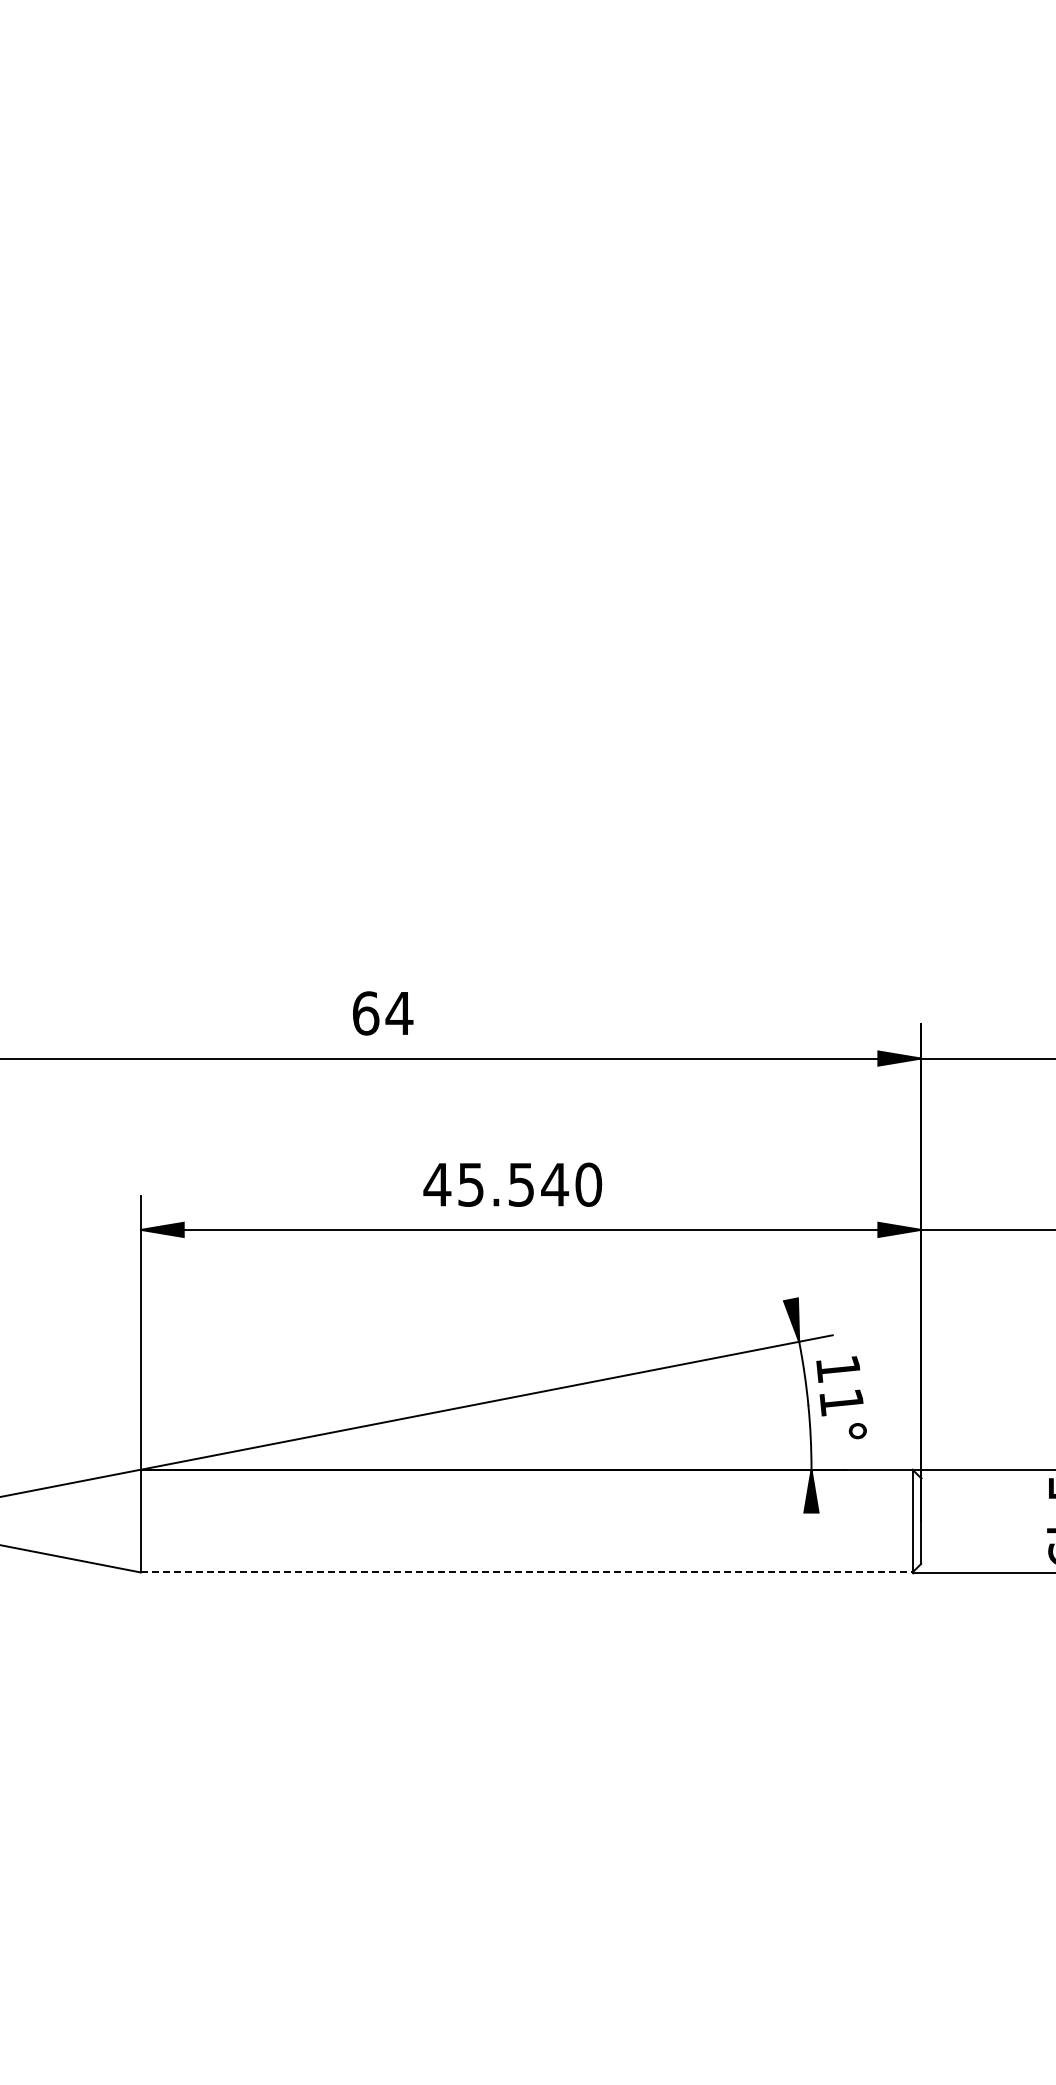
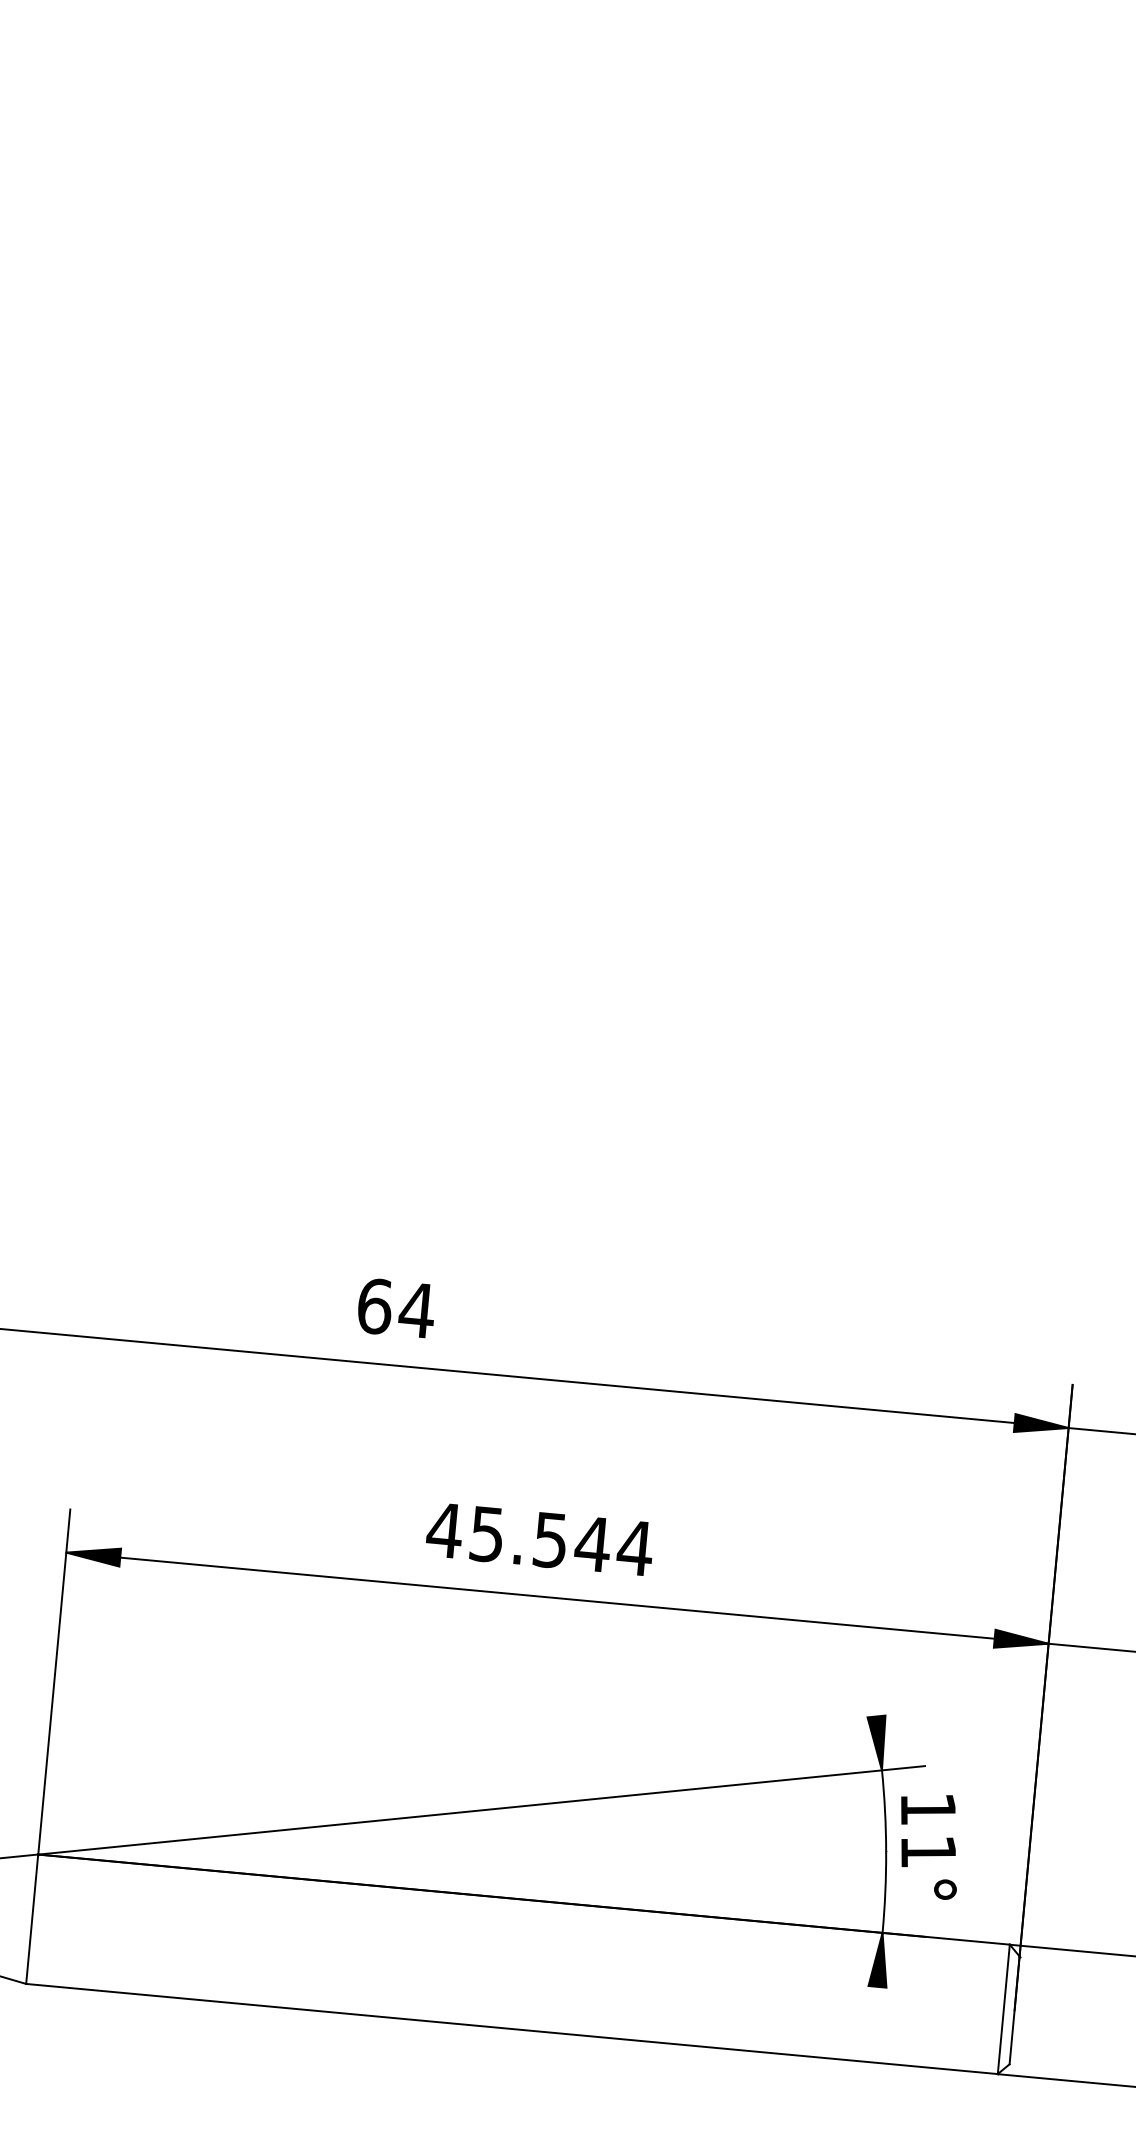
text: (588, 1184) -> (635, 1547), 45.540 -> 45.544
line: (526, 1572) -> (511, 2028), dashed -> solid

